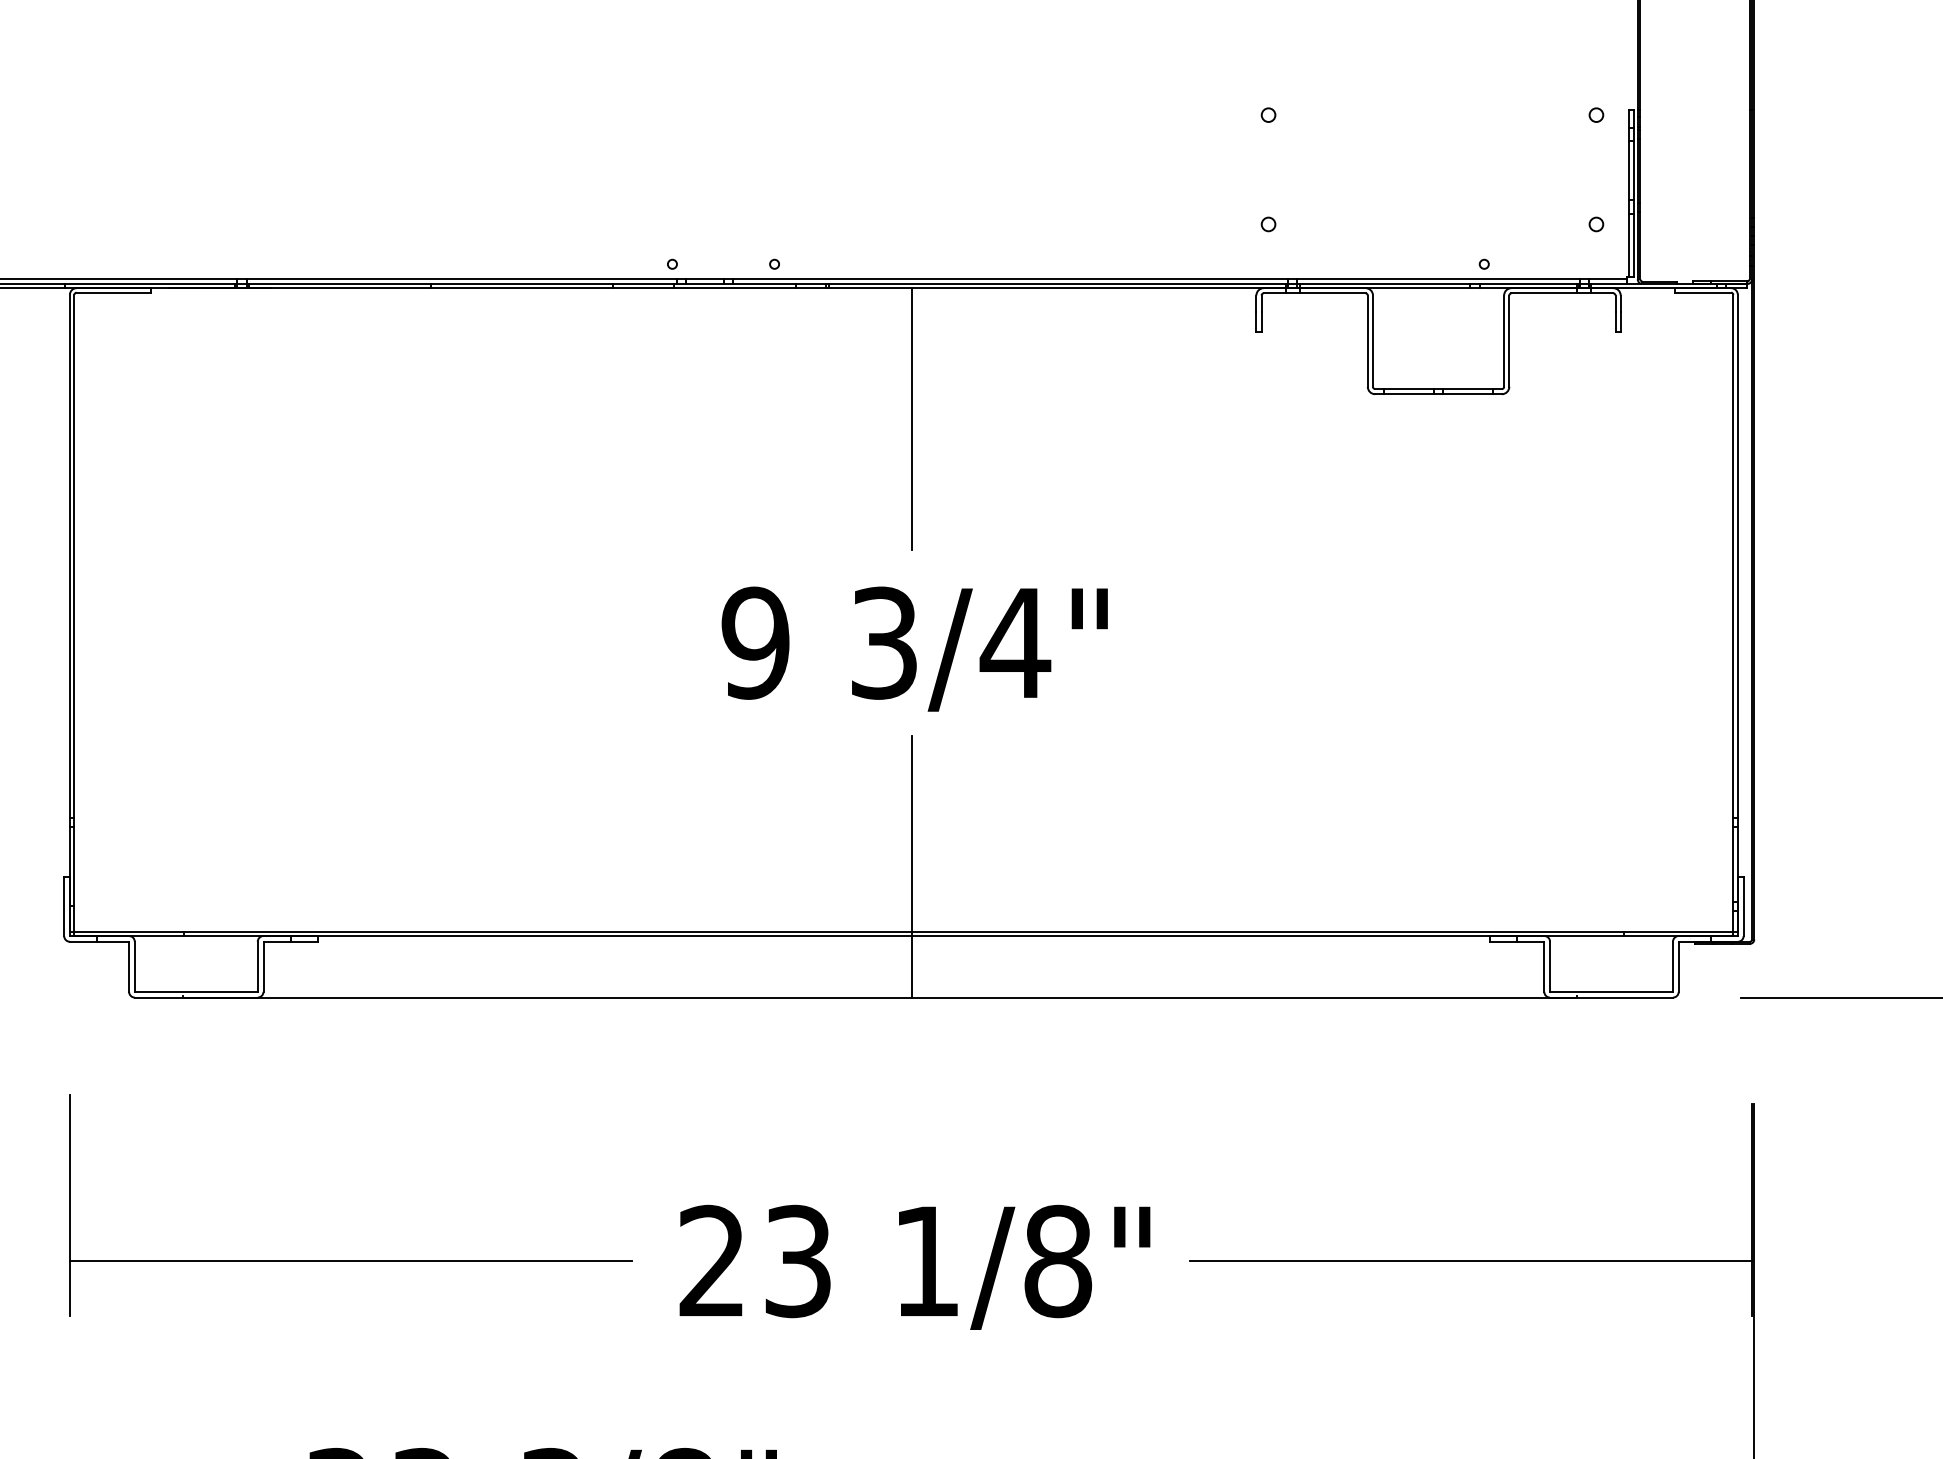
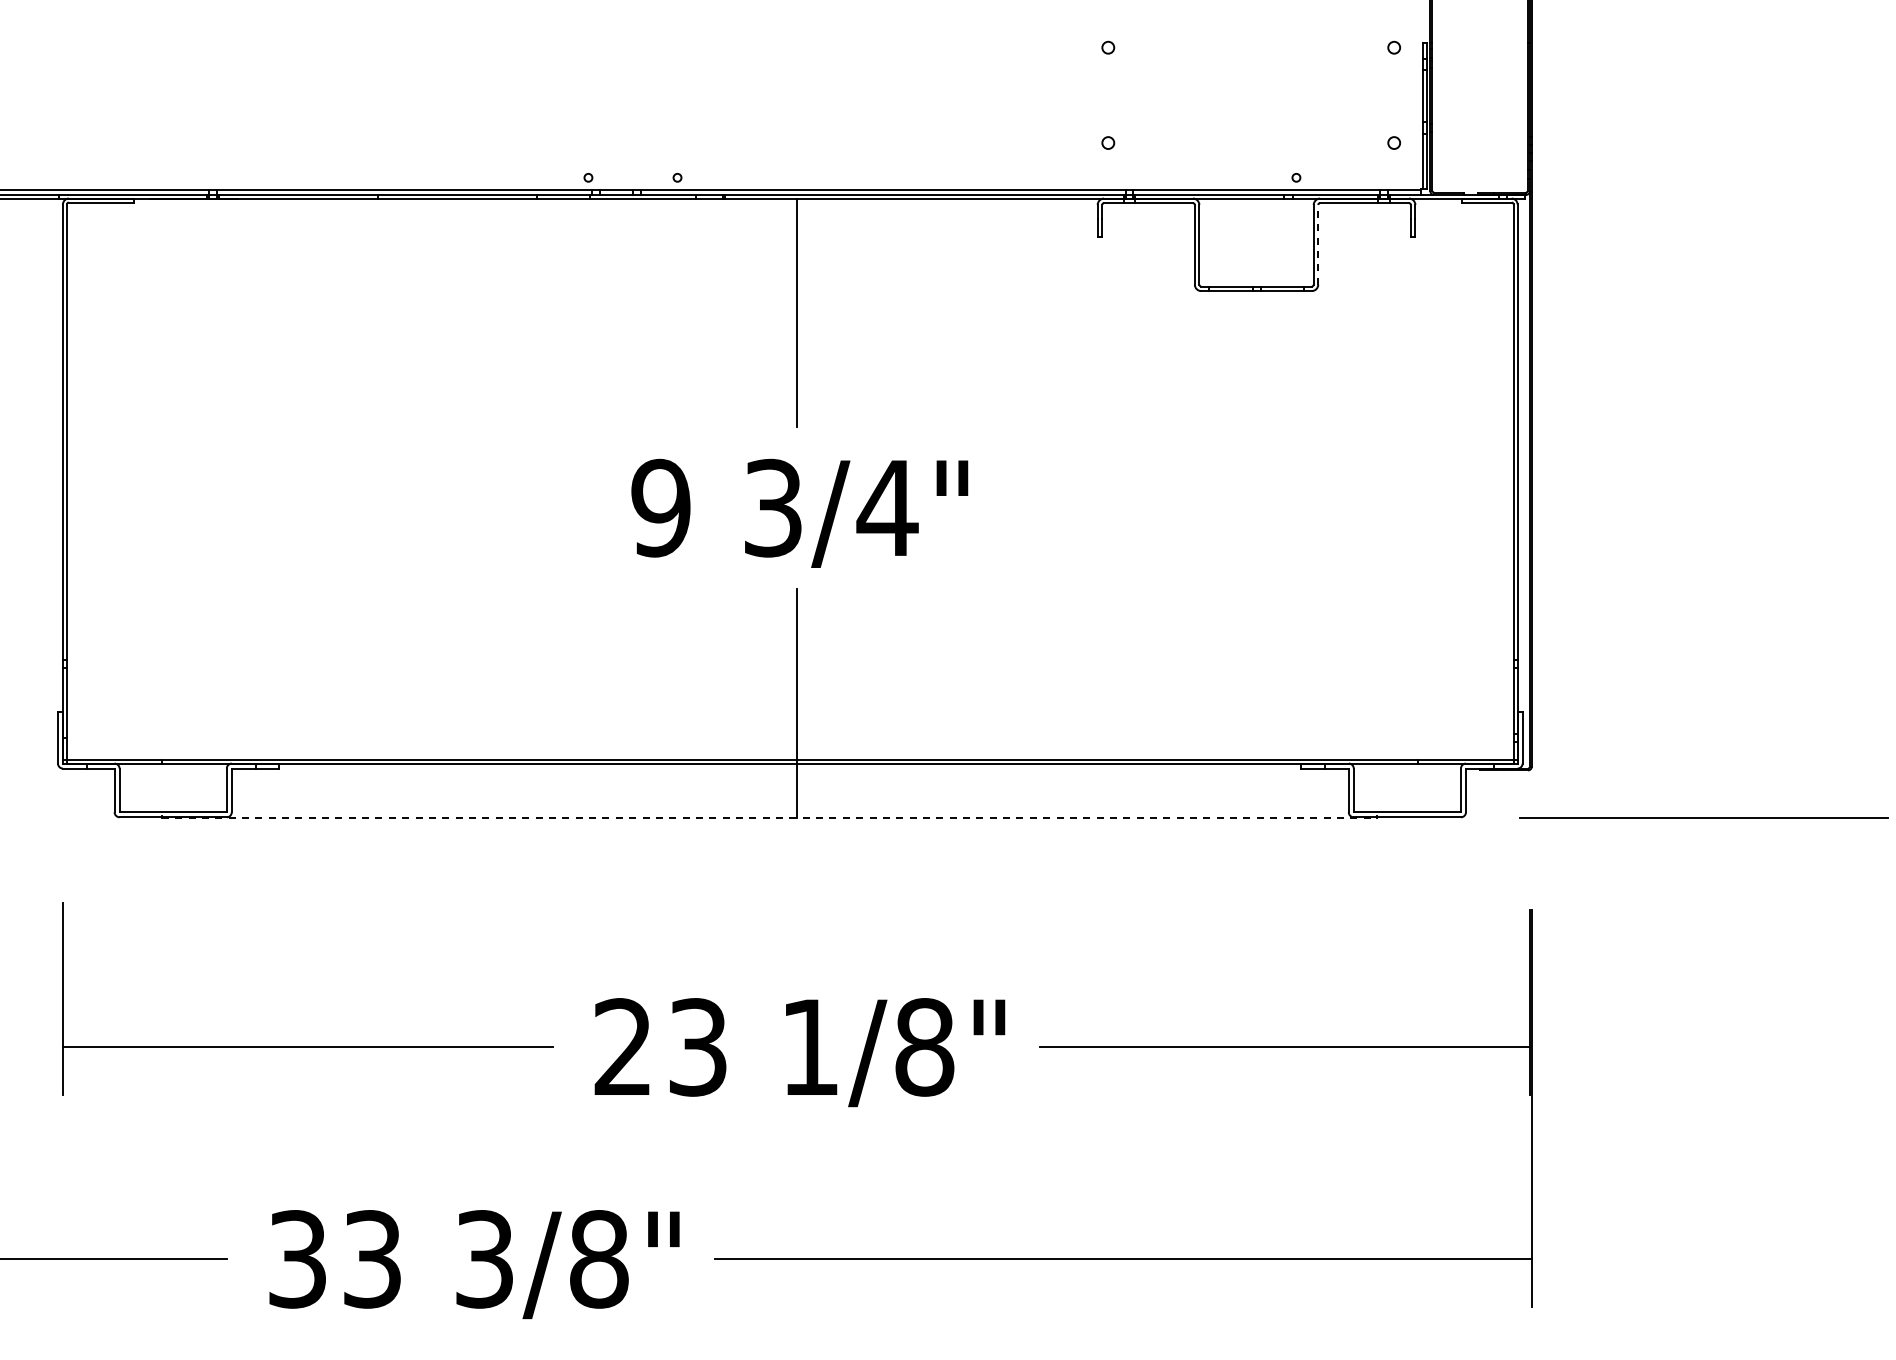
line: (1509, 340) -> (1318, 244), solid -> dashed
line: (880, 997) -> (769, 817), solid -> dashed

